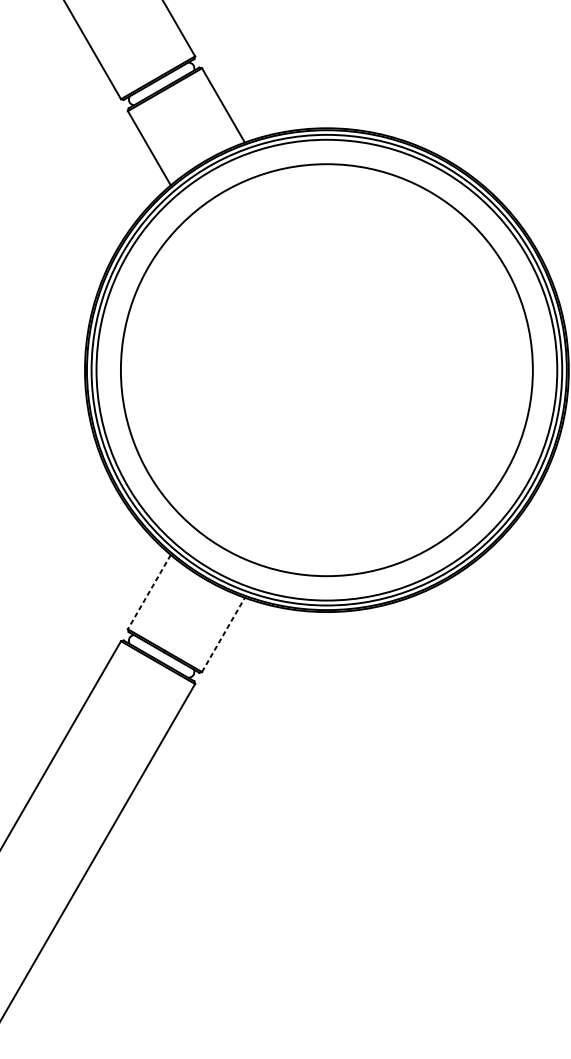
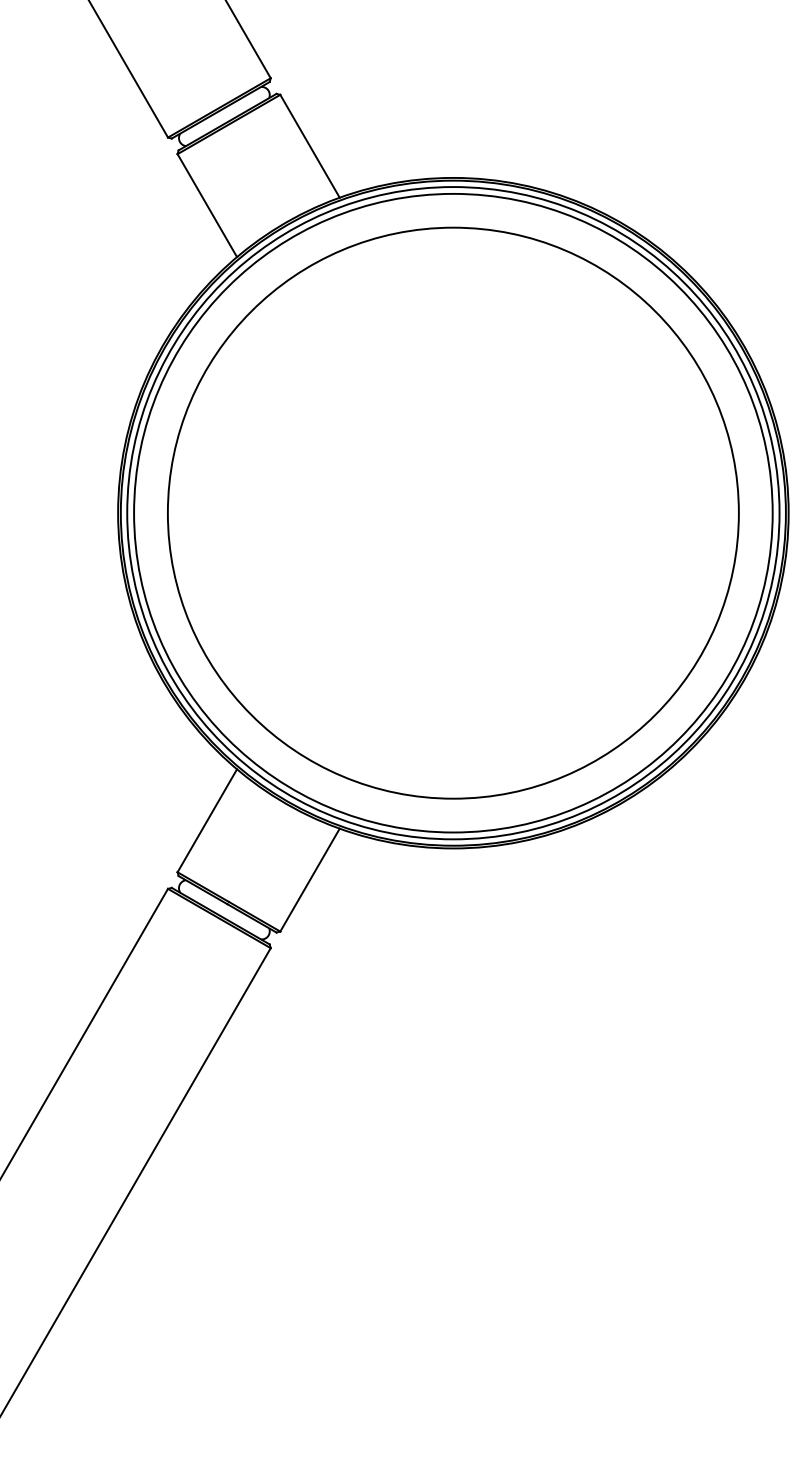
line: (149, 592) -> (207, 821), dashed -> solid
line: (223, 634) -> (310, 879), dashed -> solid

